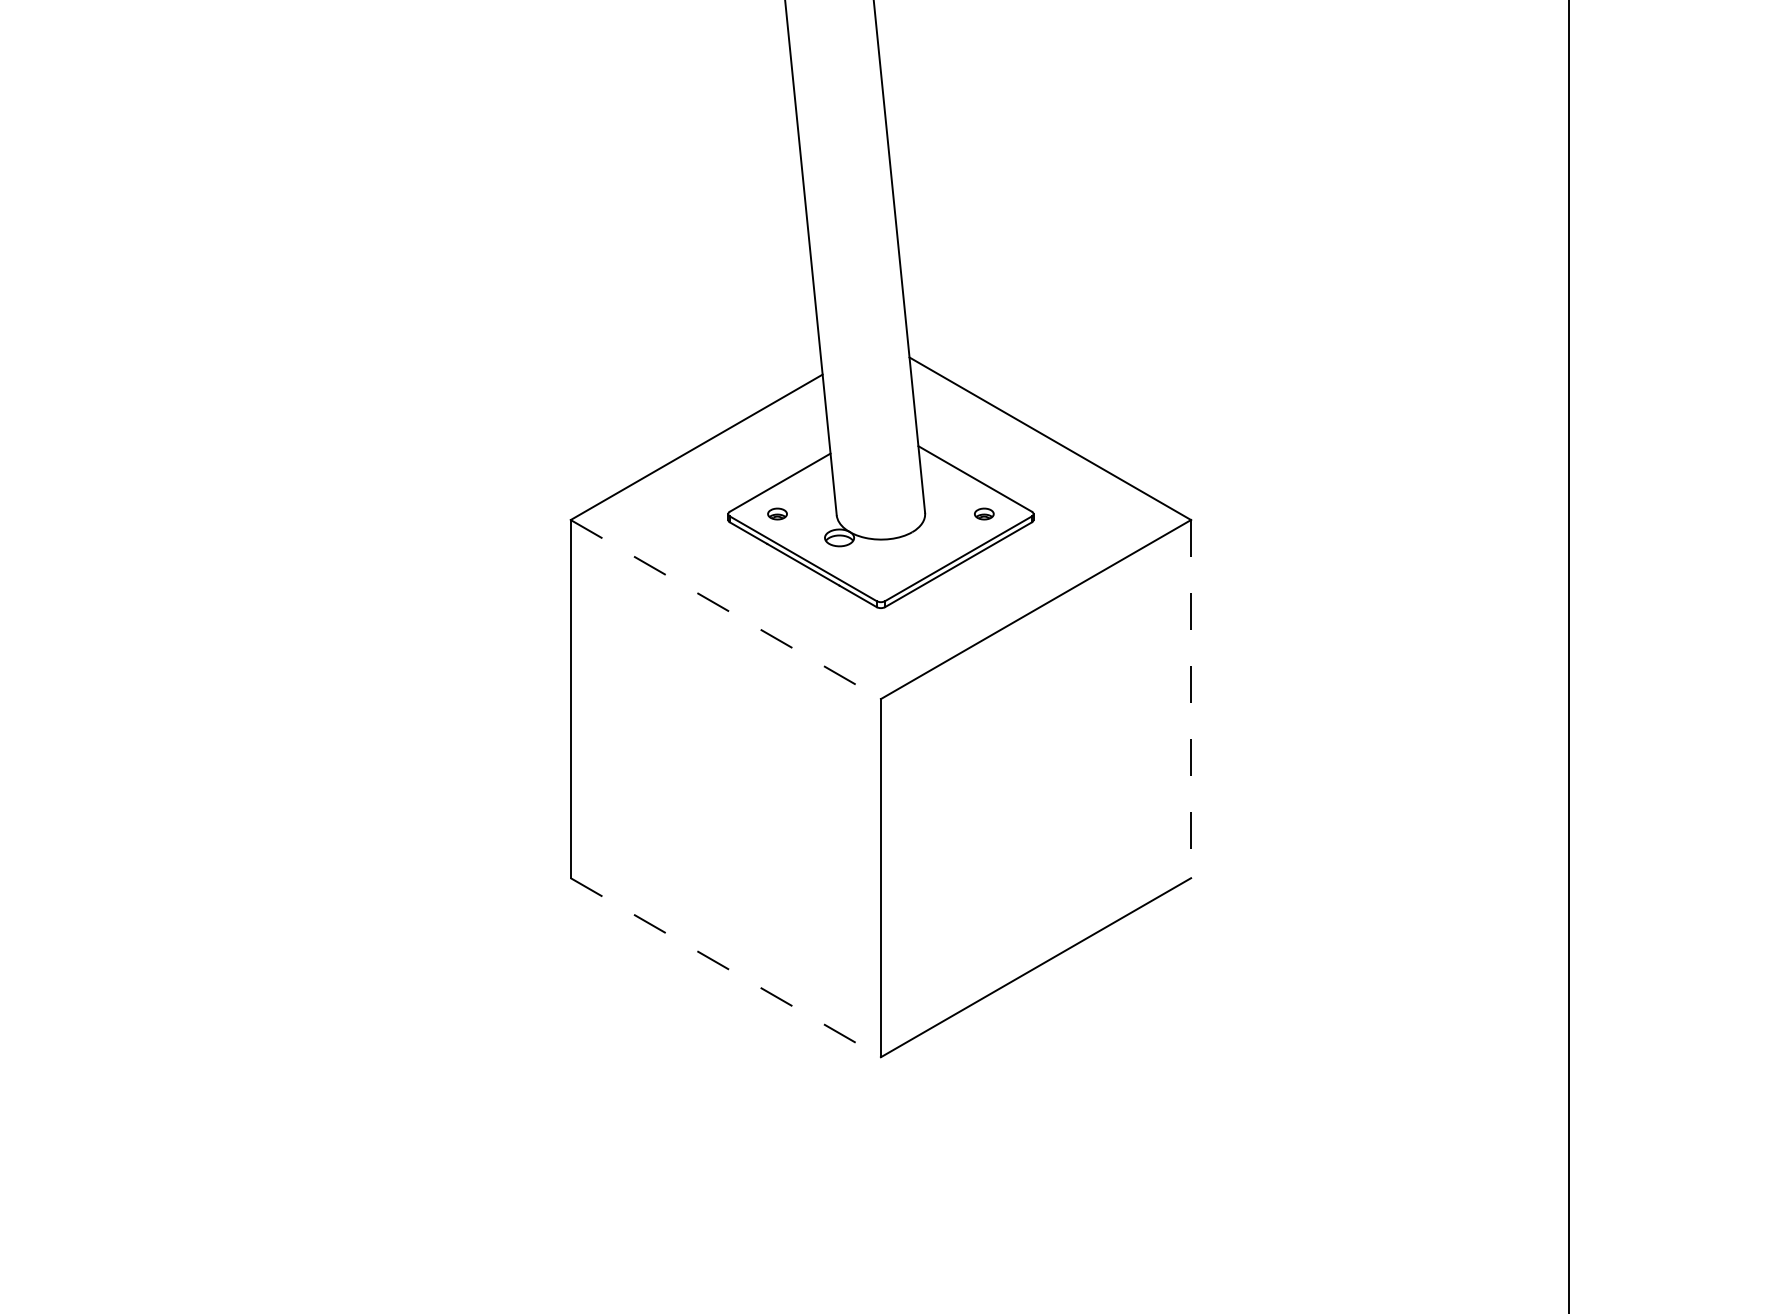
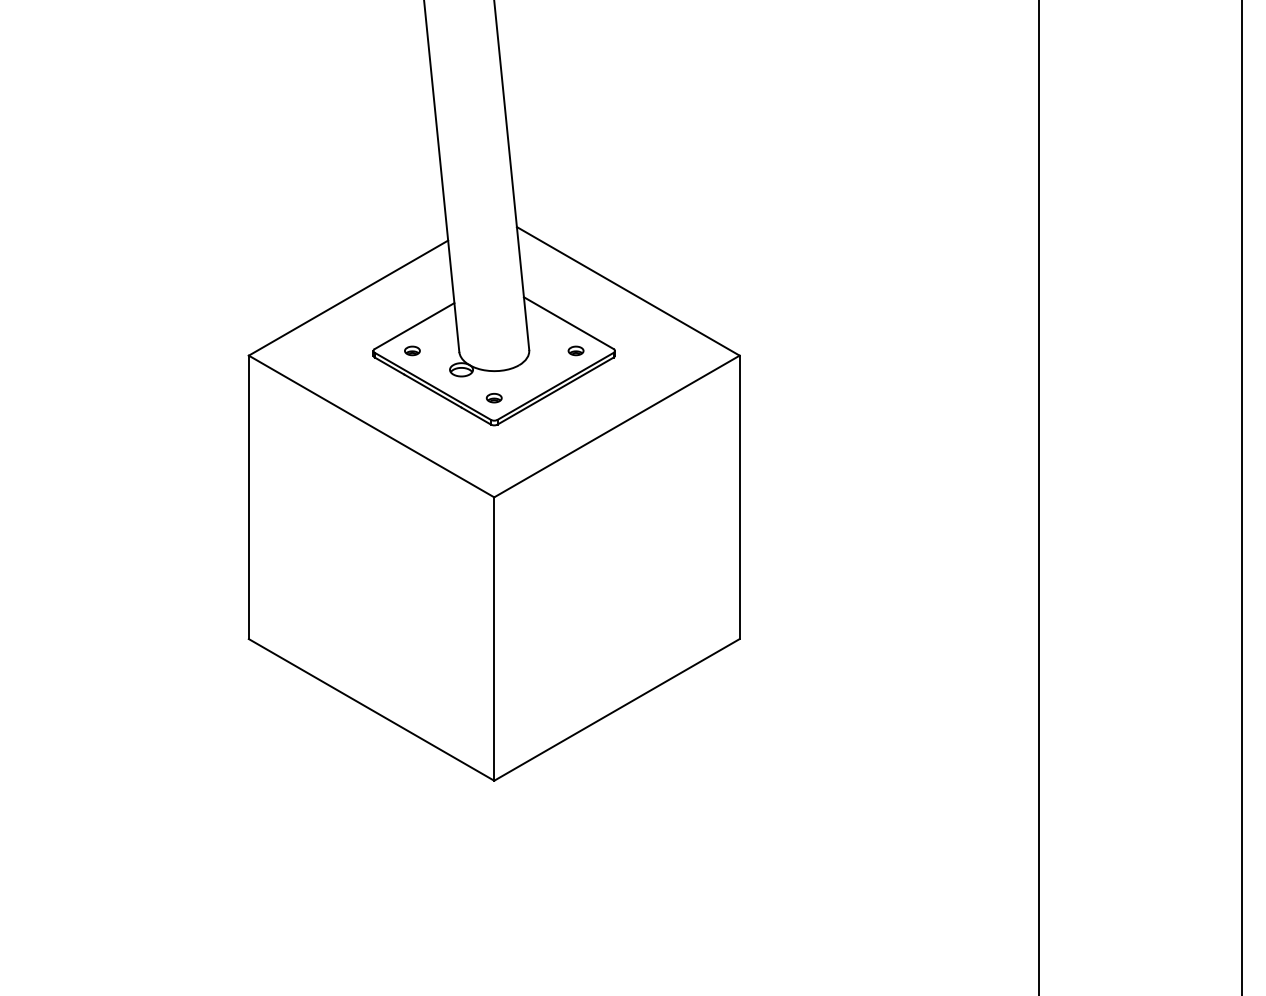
part: (880, 573) -> (493, 397), added
line: (726, 609) -> (372, 426), dashed -> solid
line: (1191, 699) -> (740, 497), dashed -> solid
line: (726, 967) -> (372, 709), dashed -> solid

